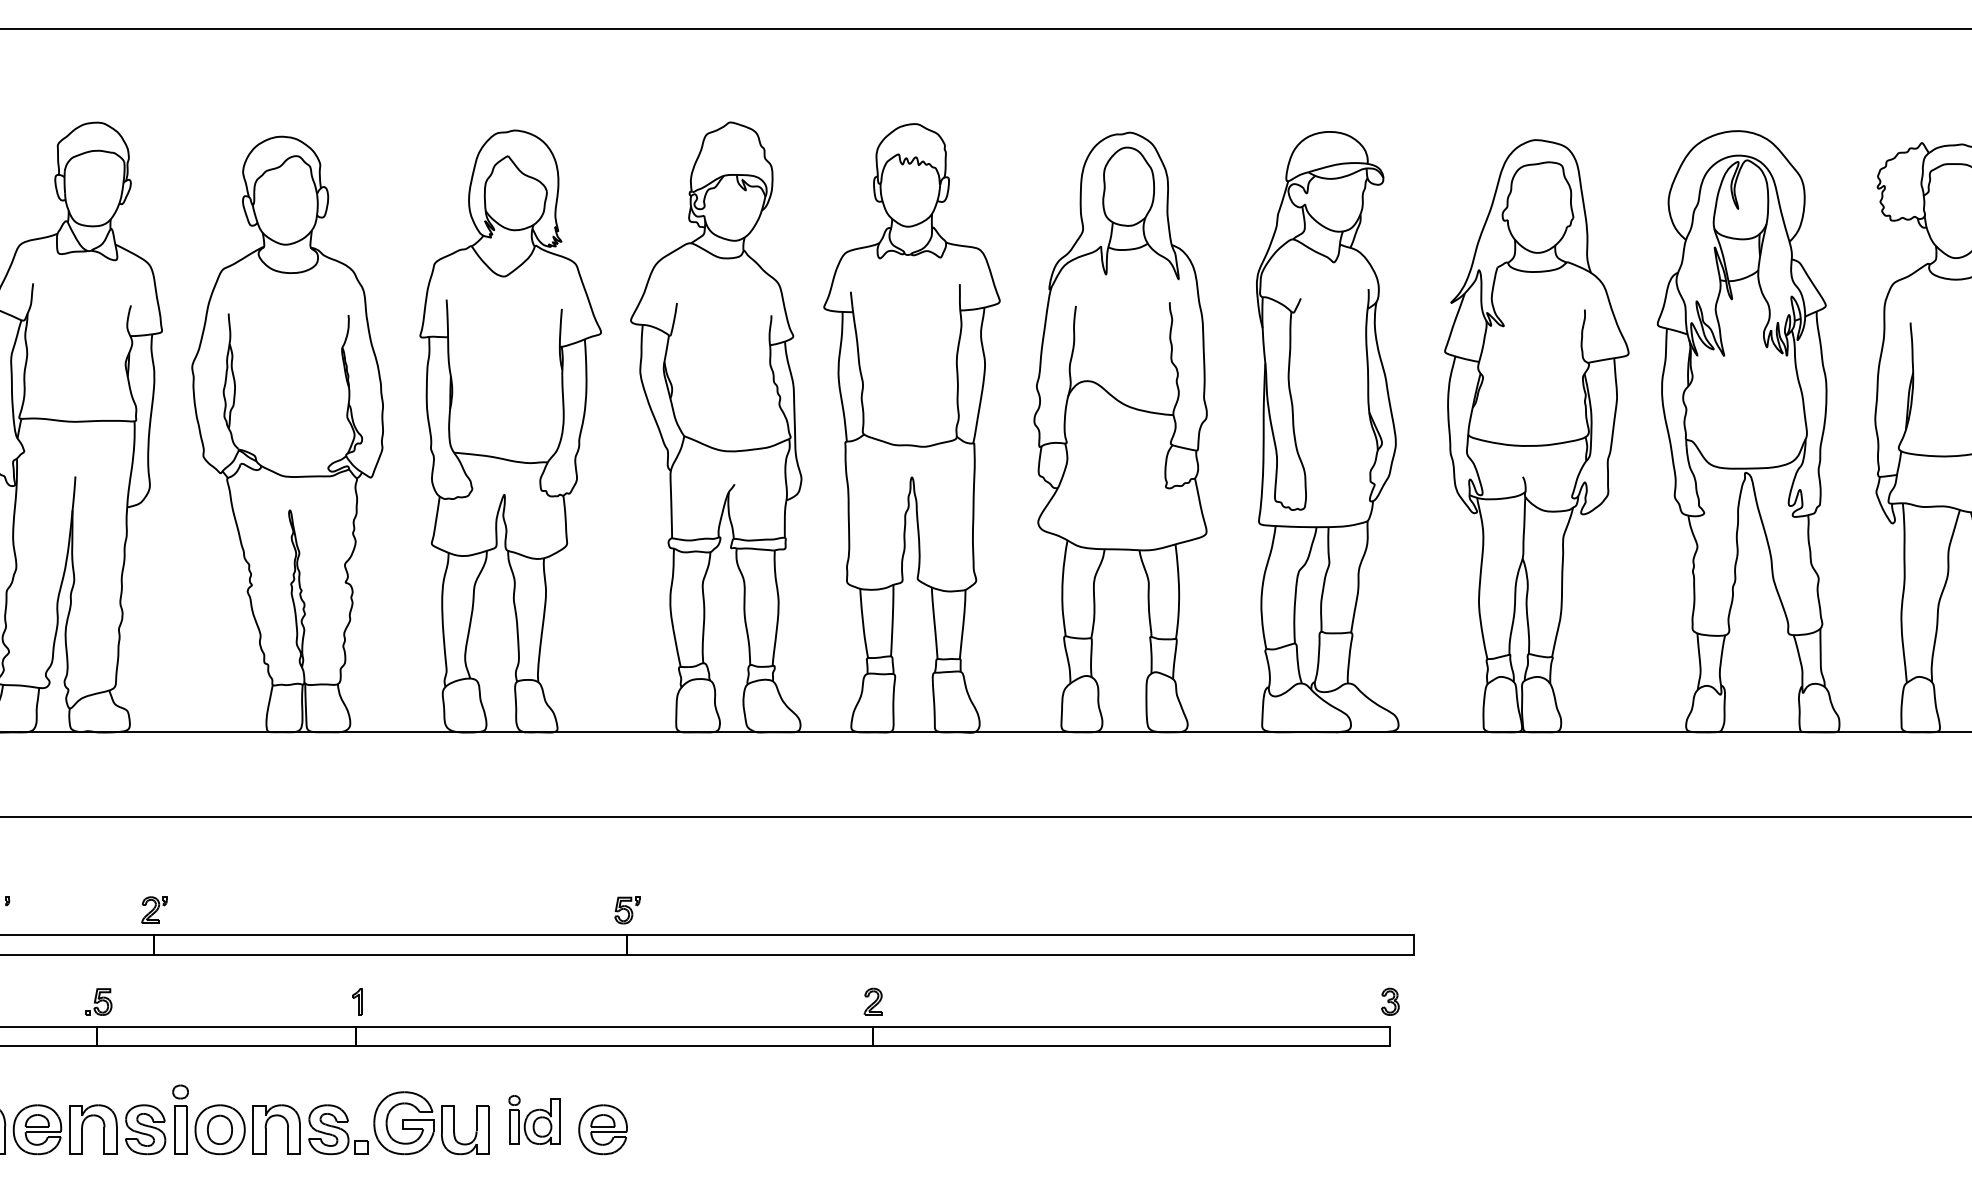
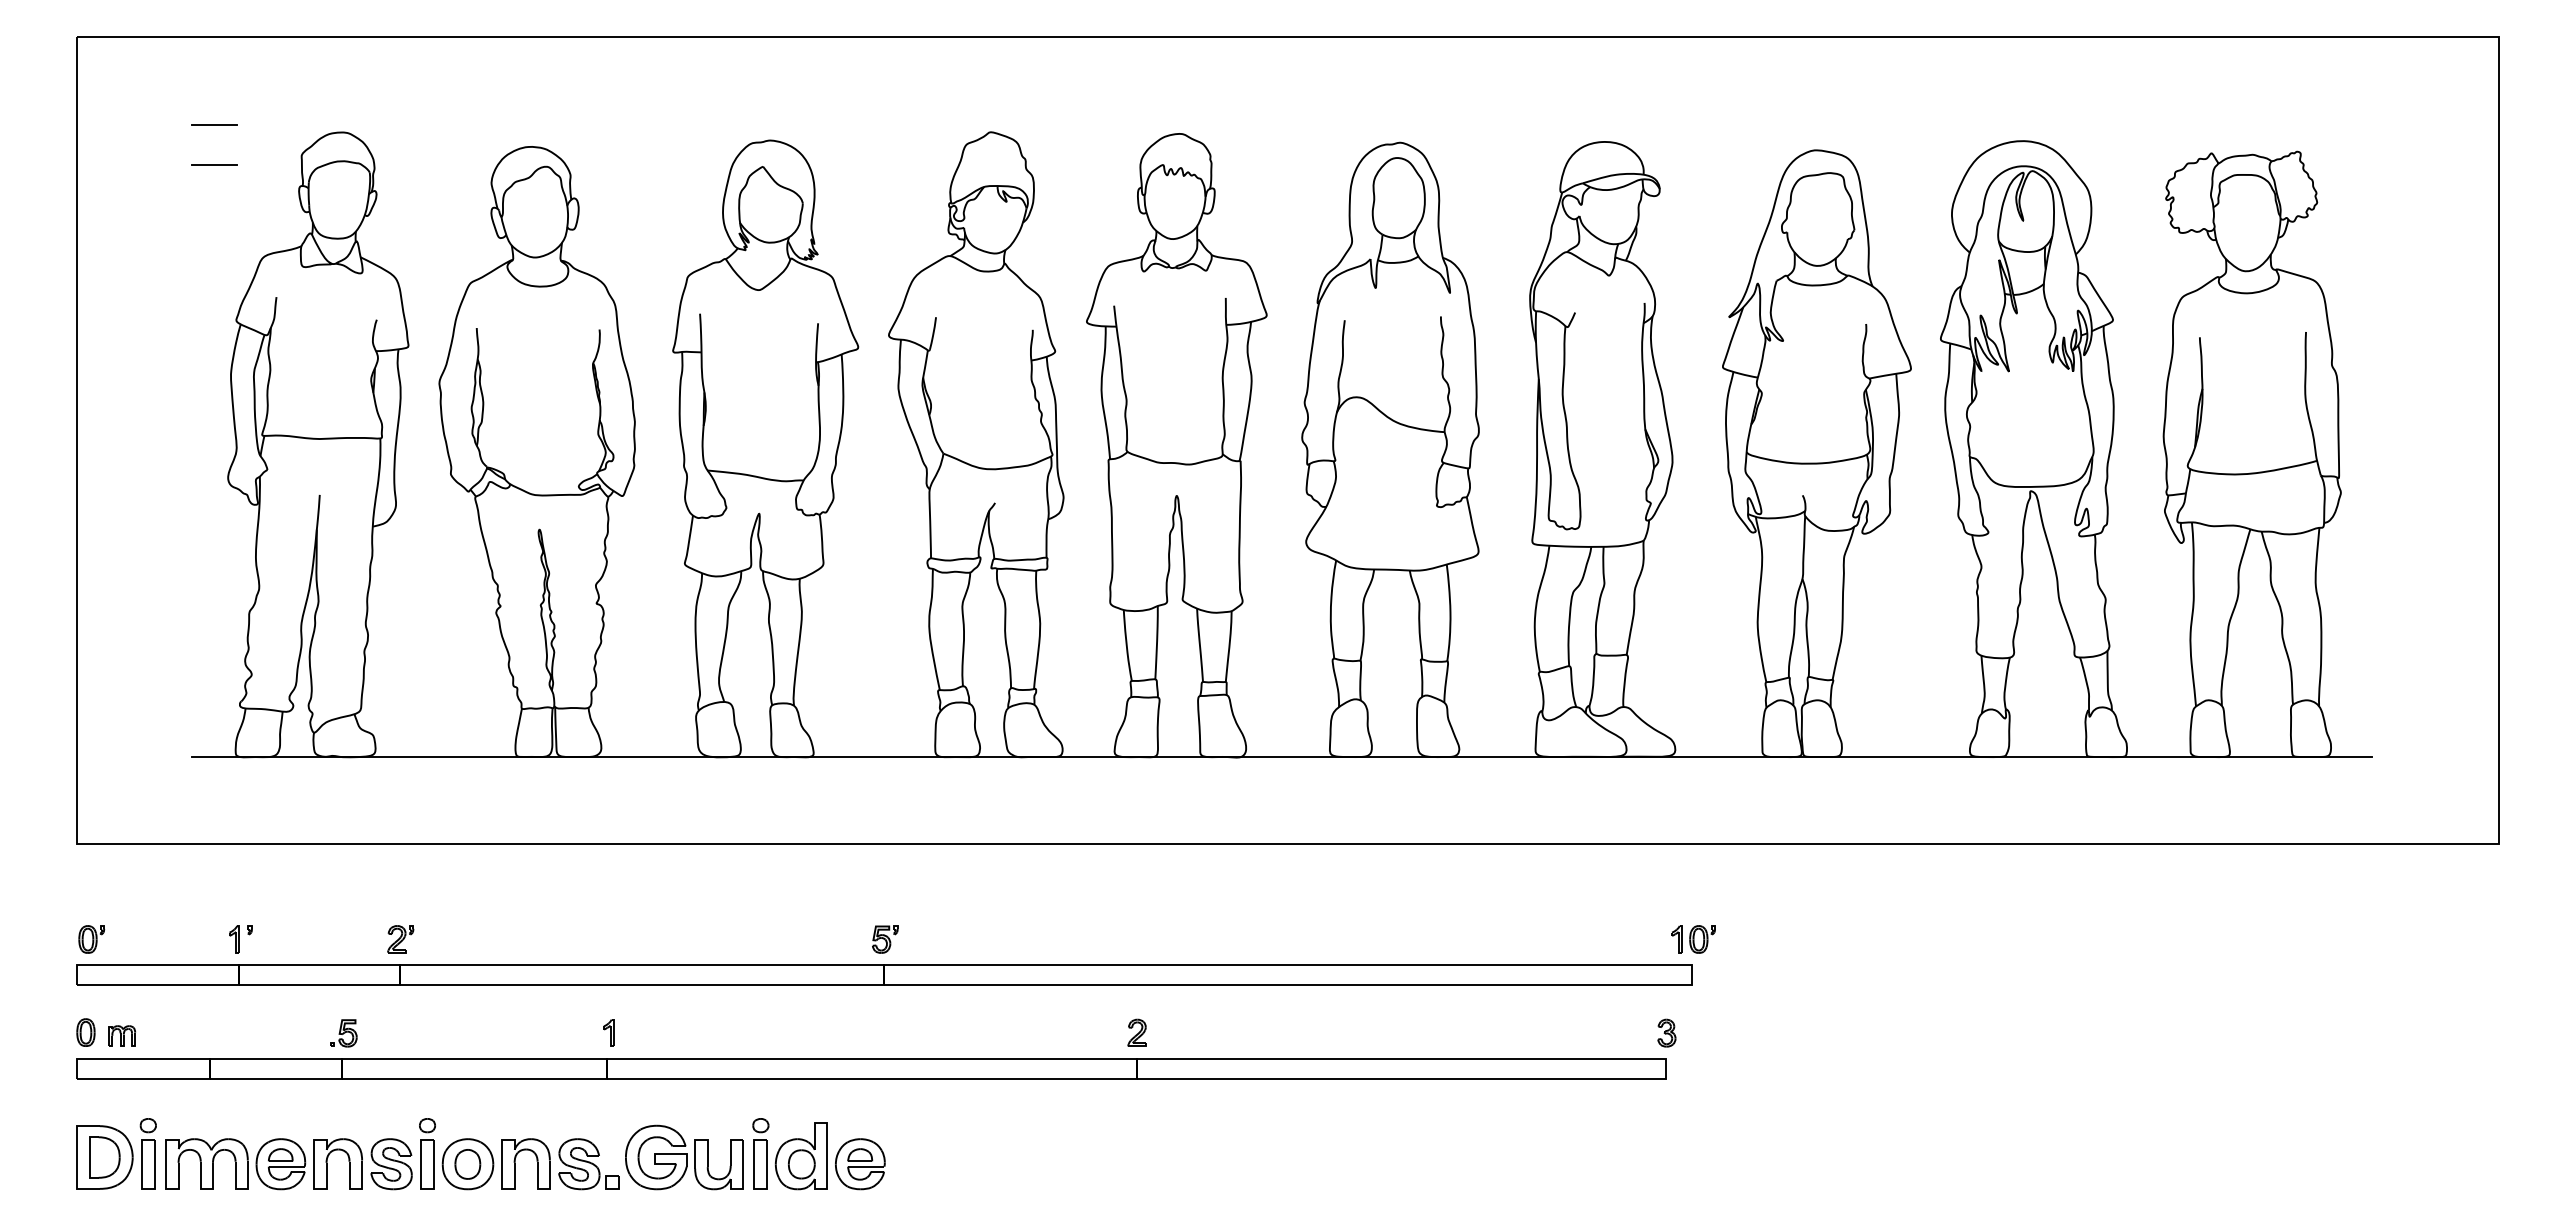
part: (1416, 910) -> (1693, 939), added
part: (533, 1120) -> (789, 1154), size x1.43

